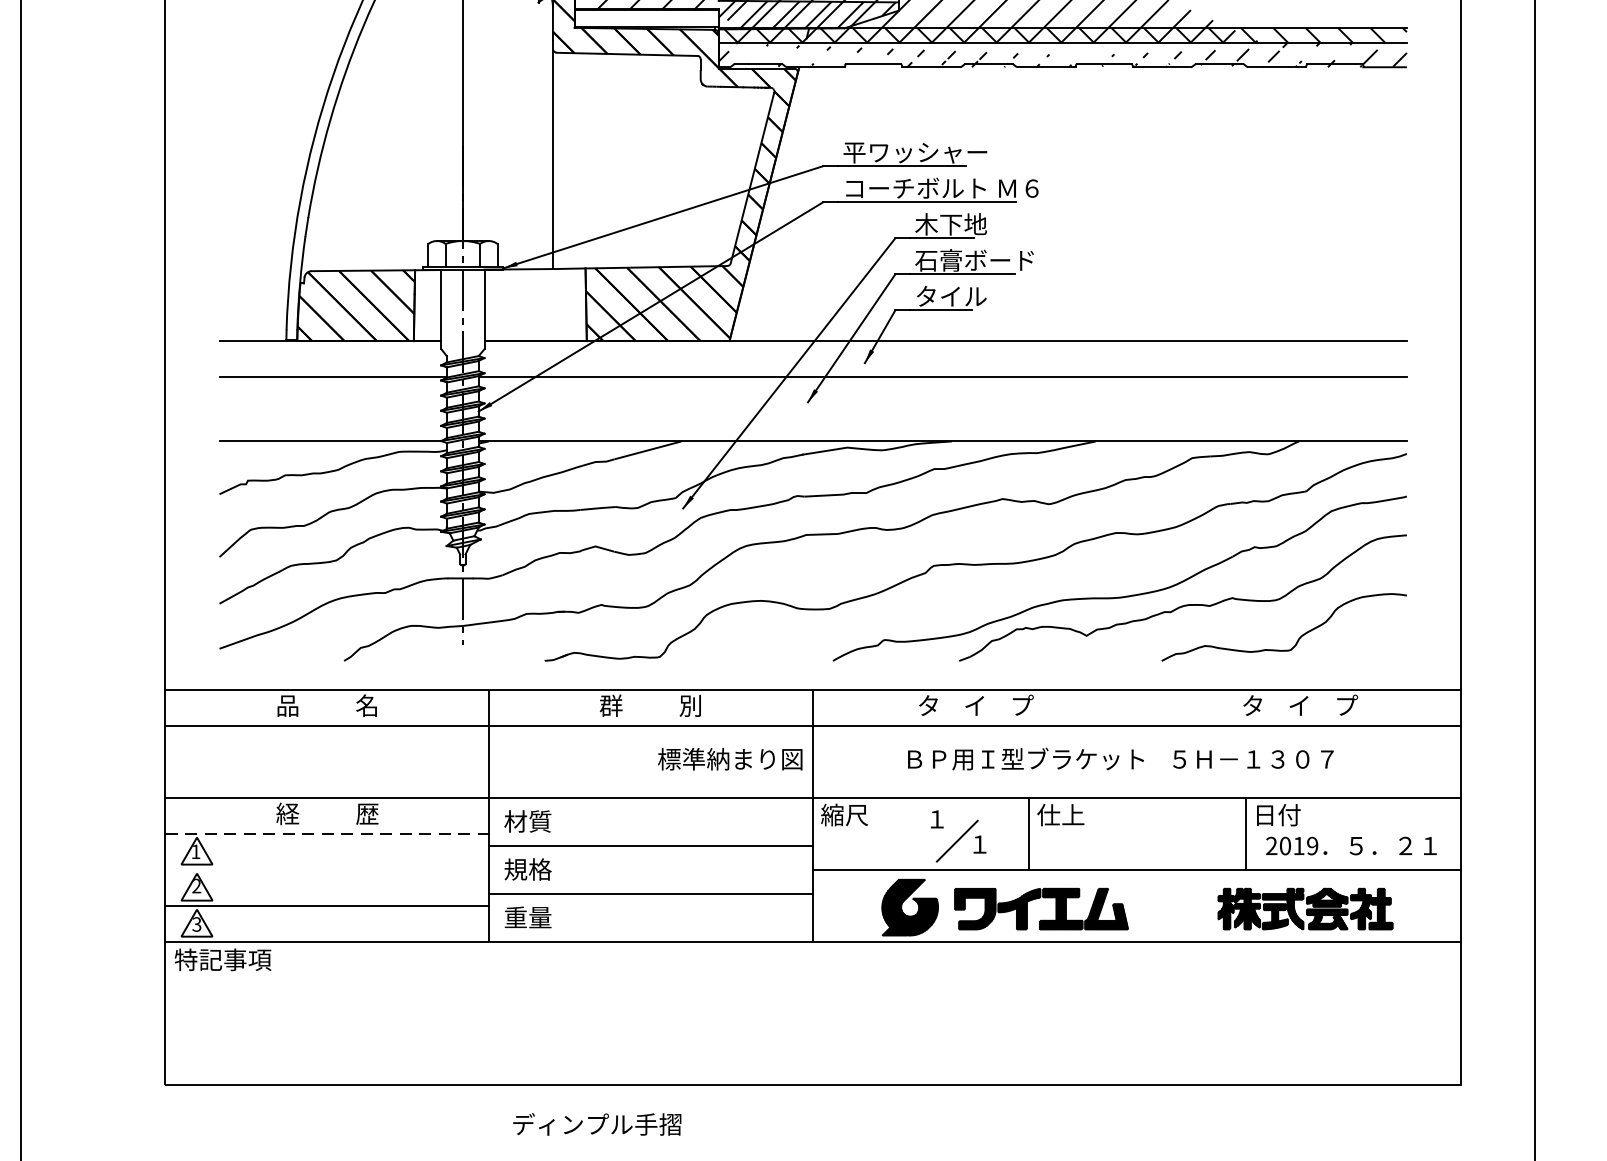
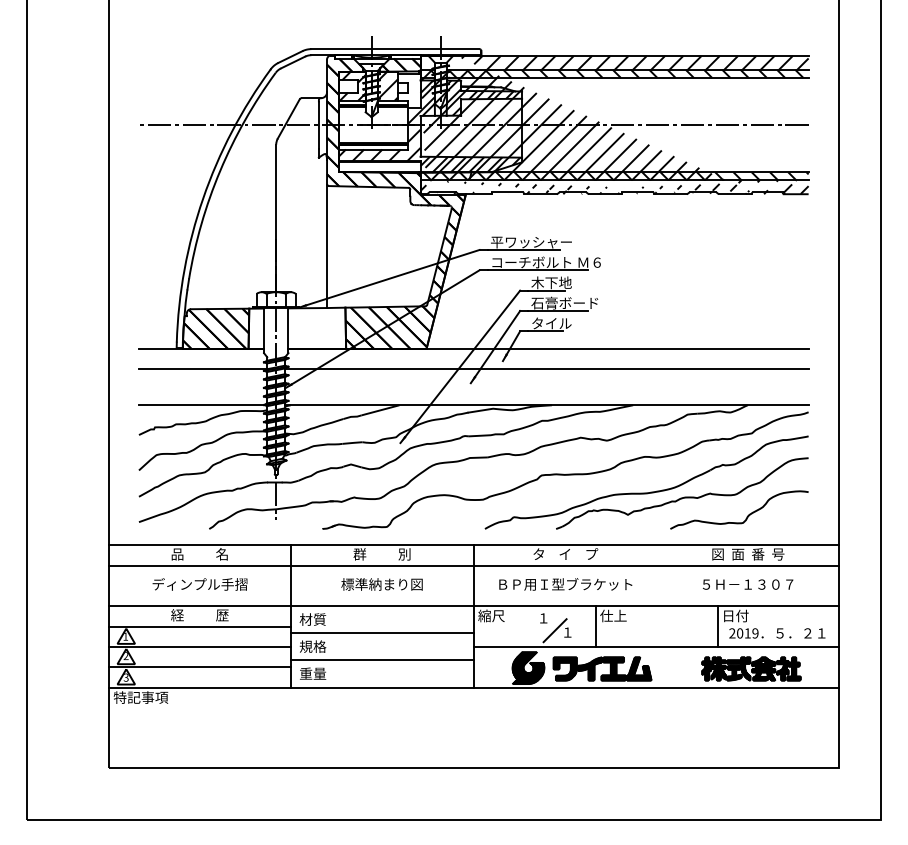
text: (1300, 706) -> (748, 554), タ    イ    プ -> 図  面  番  号
text: (729, 759) -> (381, 584), moved
text: (1025, 759) -> (565, 584), moved
text: (1254, 759) -> (748, 584), moved
line: (328, 833) -> (200, 626), dashed -> solid
line: (326, 869) -> (199, 646), added
text: (596, 1124) -> (199, 584), moved

